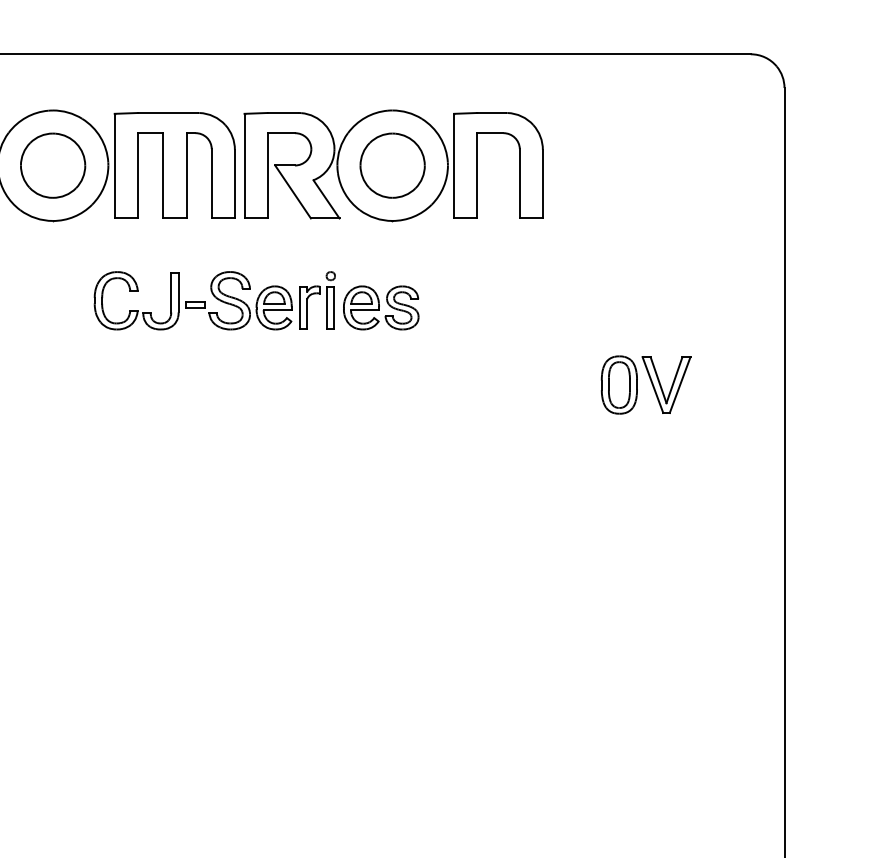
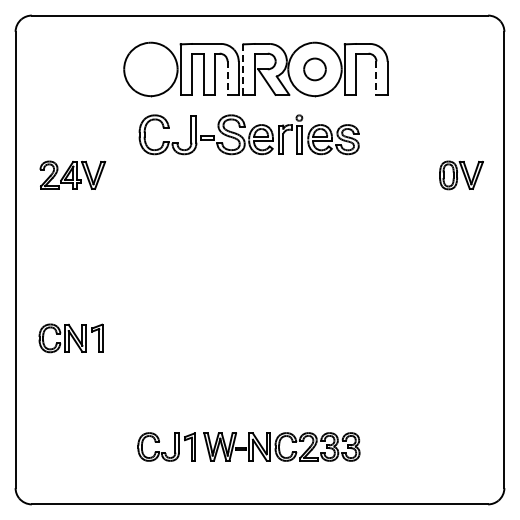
part: (52, 165) -> (150, 69), removed
part: (391, 165) -> (314, 69), size x0.7
line: (244, 167) -> (243, 70), solid -> dashed
line: (211, 184) -> (227, 78), solid -> dashed
line: (519, 184) -> (376, 78), solid -> dashed
part: (257, 300) -> (249, 134), size x1.4
part: (646, 385) -> (461, 175), moved

